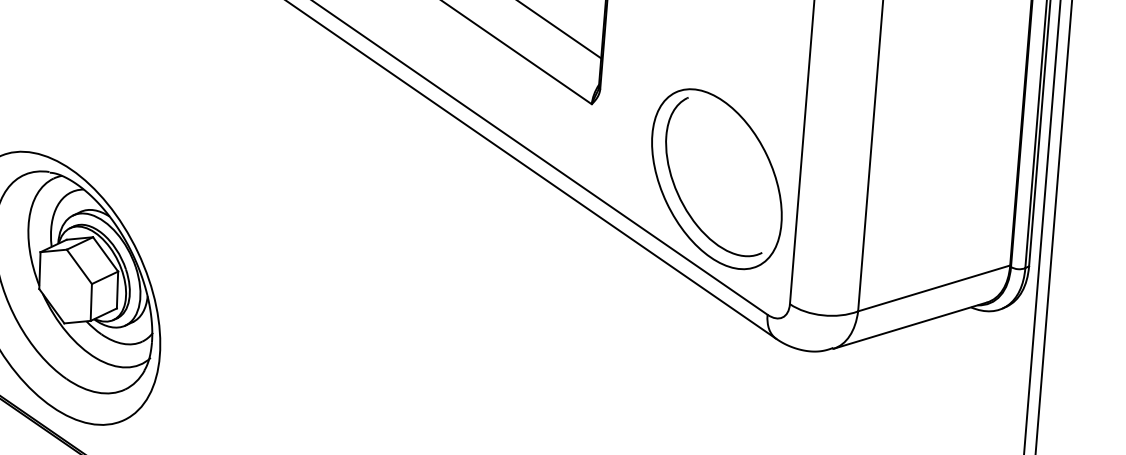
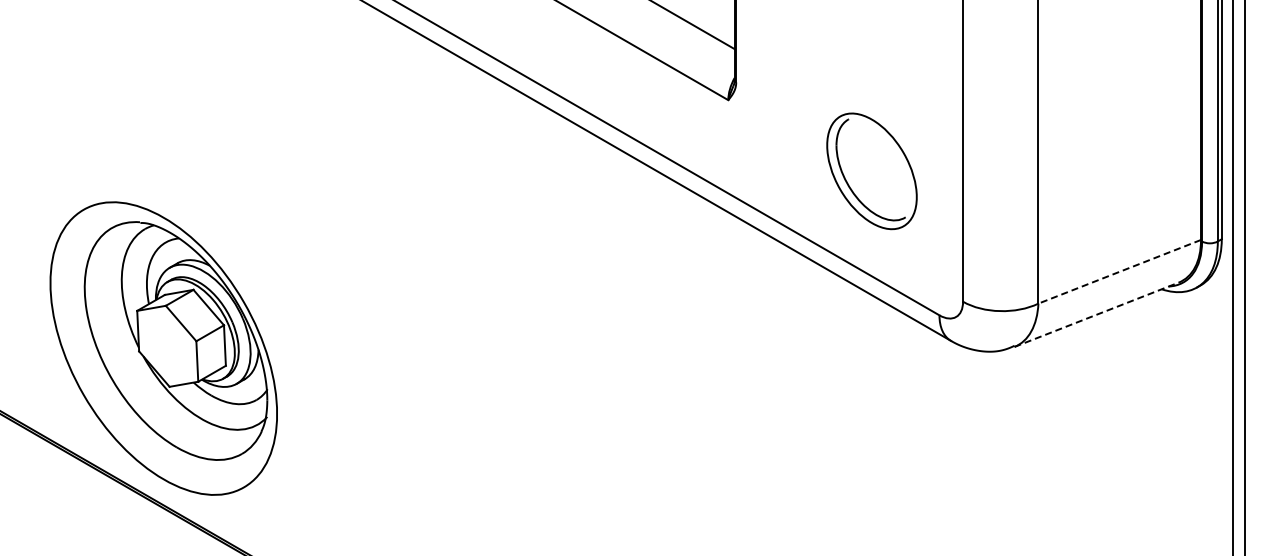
part: (716, 179) -> (871, 171), size x0.6
line: (933, 288) -> (1119, 271), solid -> dashed
line: (910, 325) -> (1097, 314), solid -> dashed

